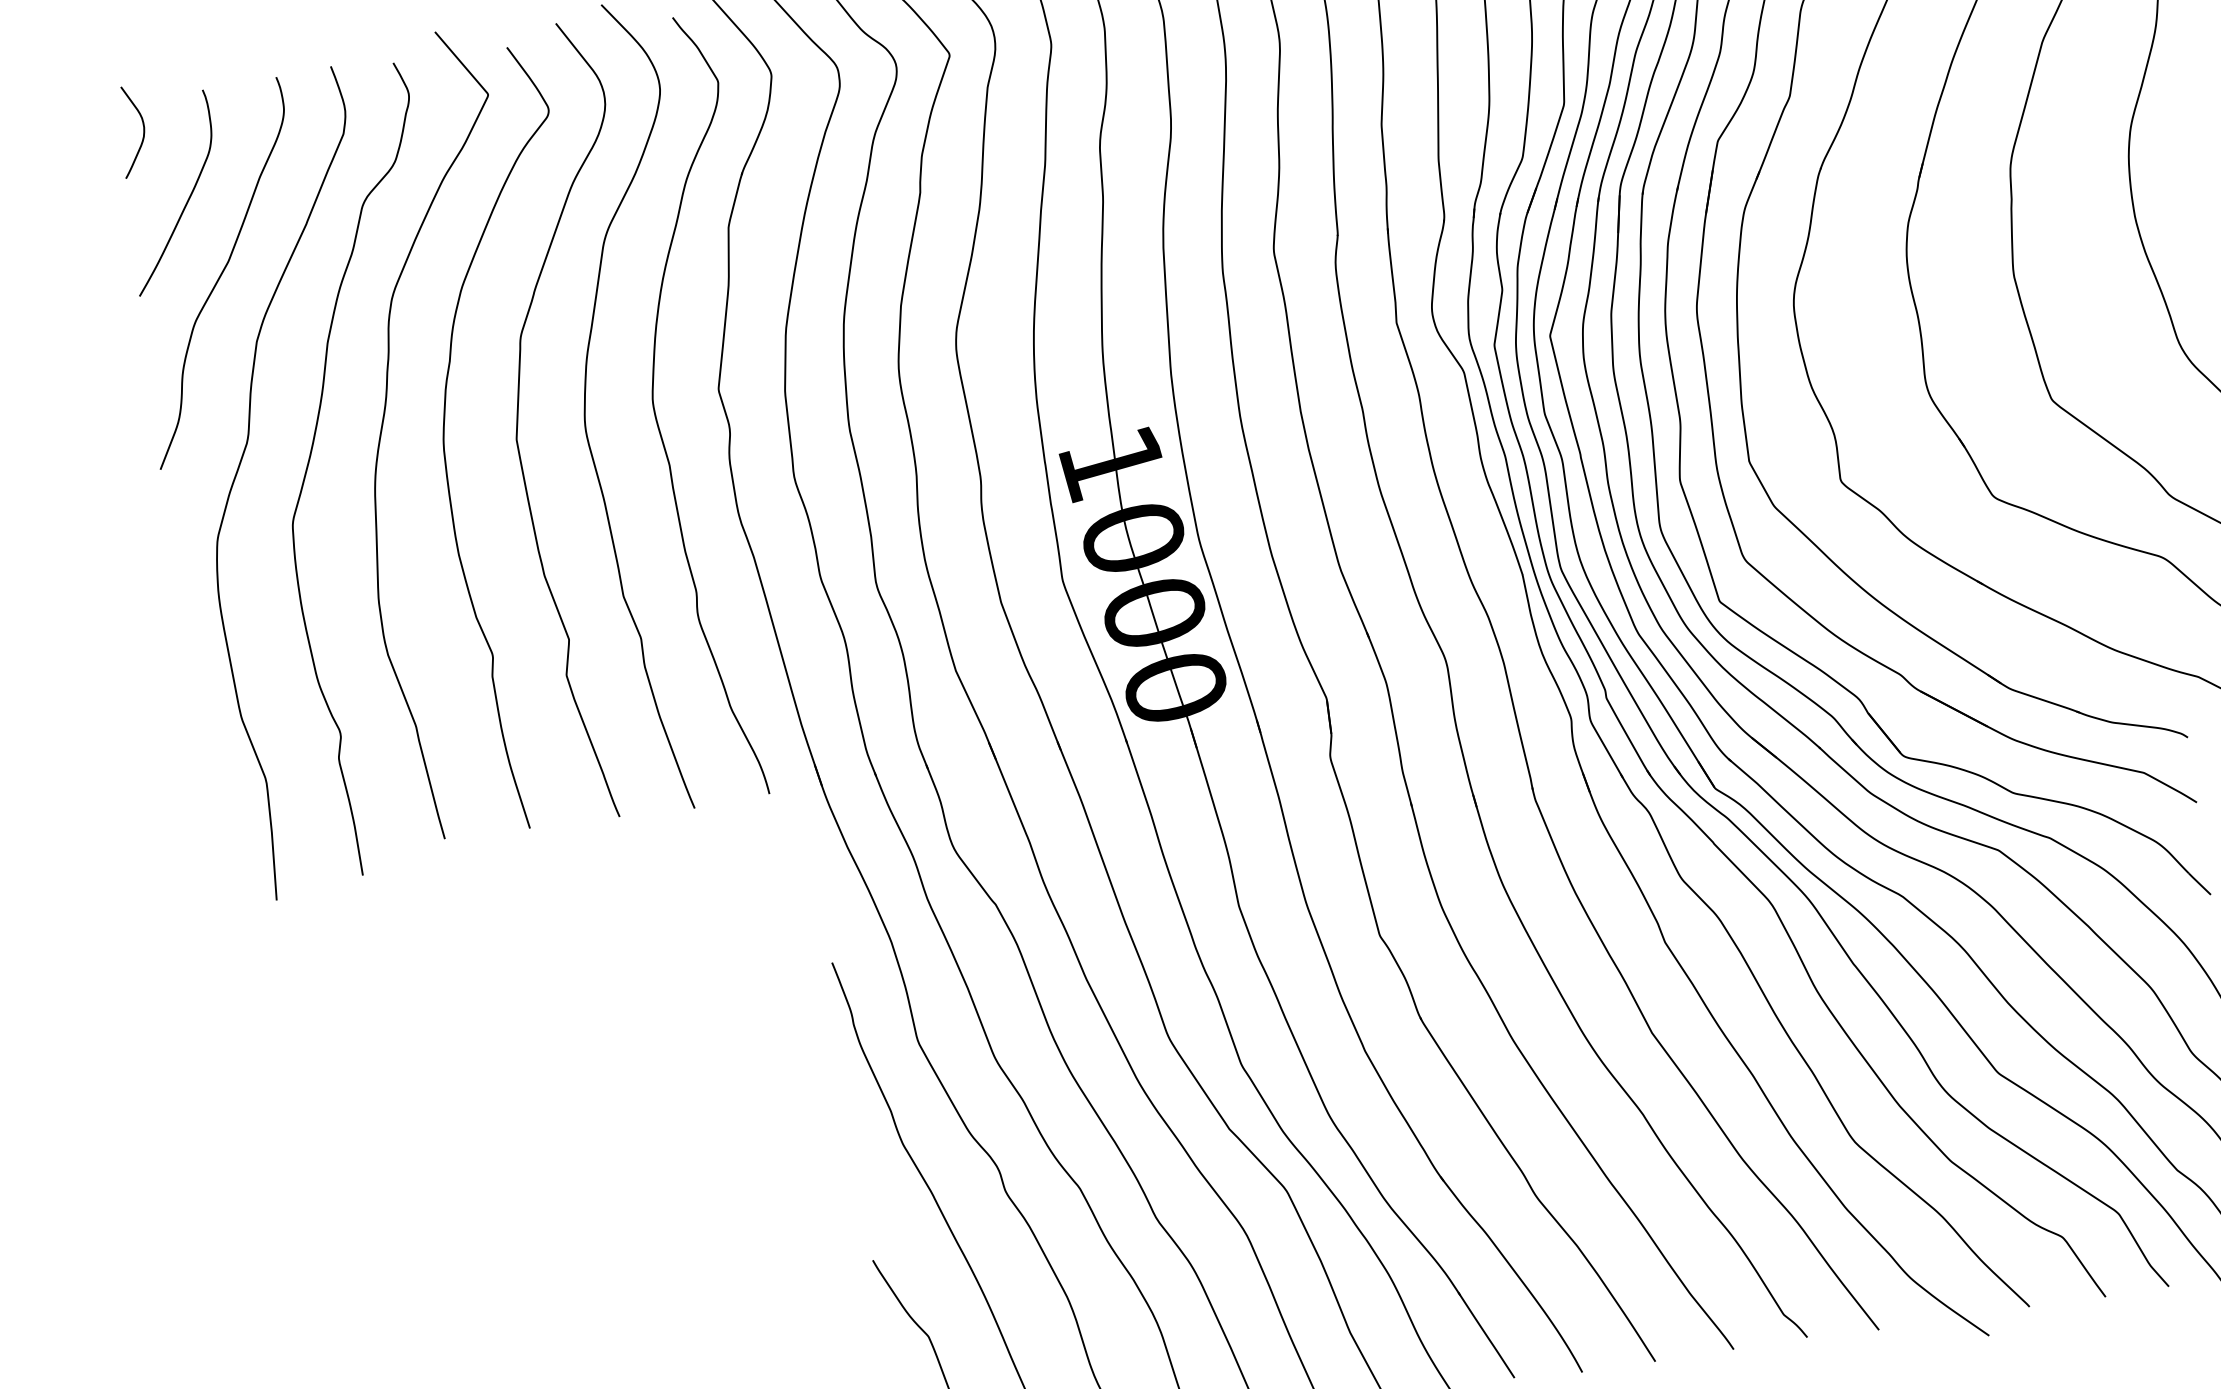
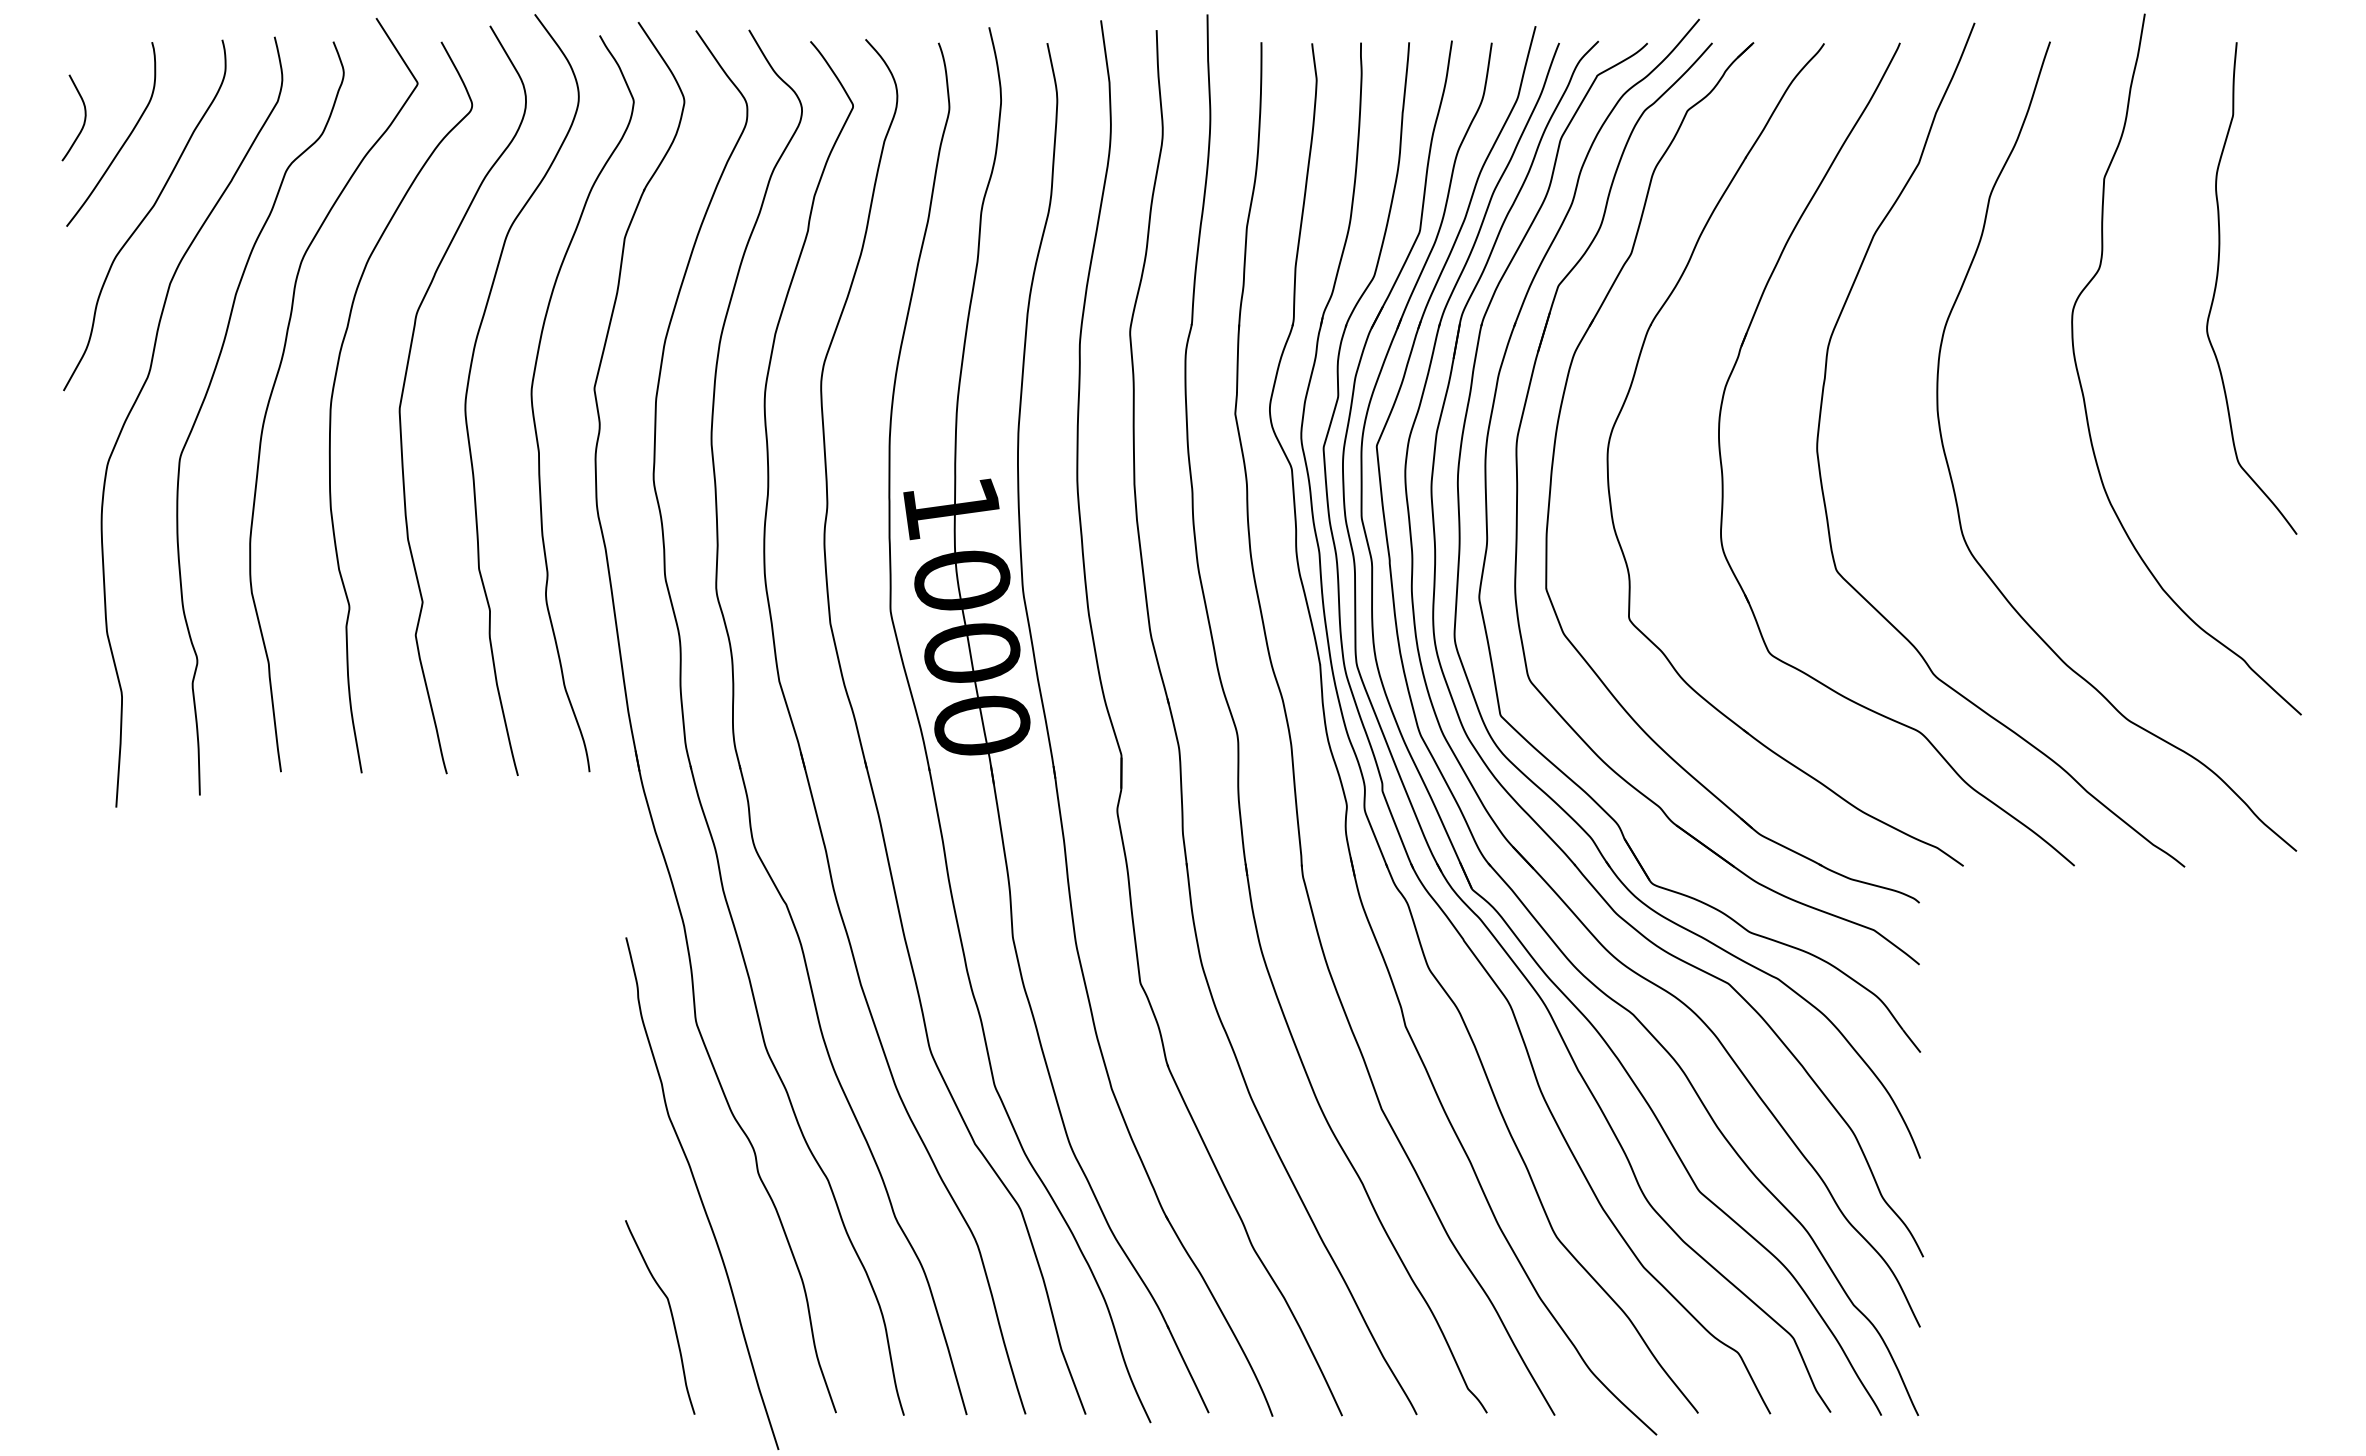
curve: (142, 133) -> (83, 121), moved

